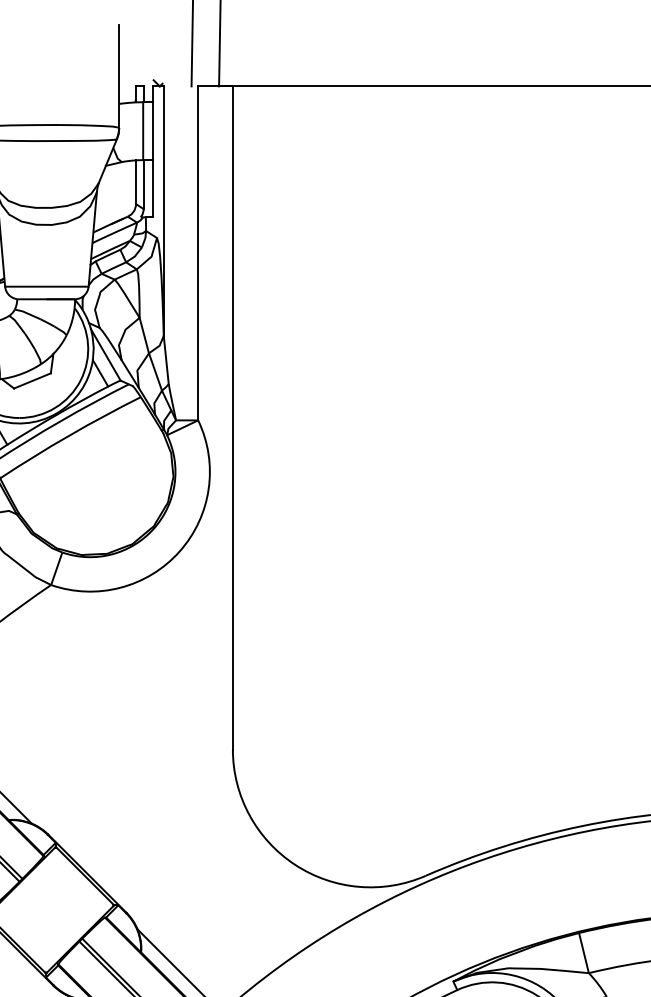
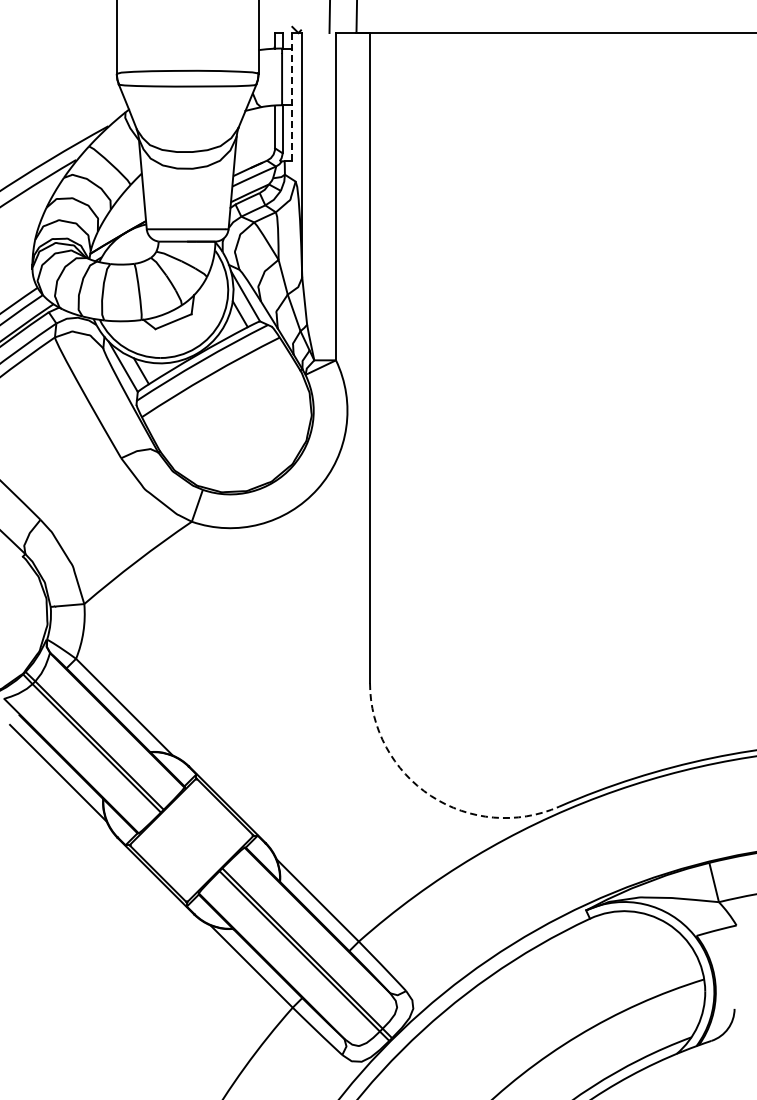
line: (152, 151) -> (291, 96), solid -> dashed
arc: (295, 865) -> (431, 796), solid -> dashed

